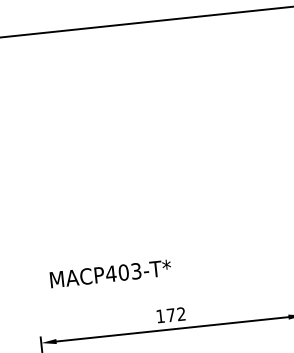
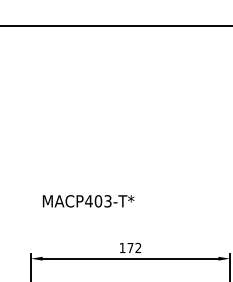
text: (110, 274) -> (88, 201), moved

